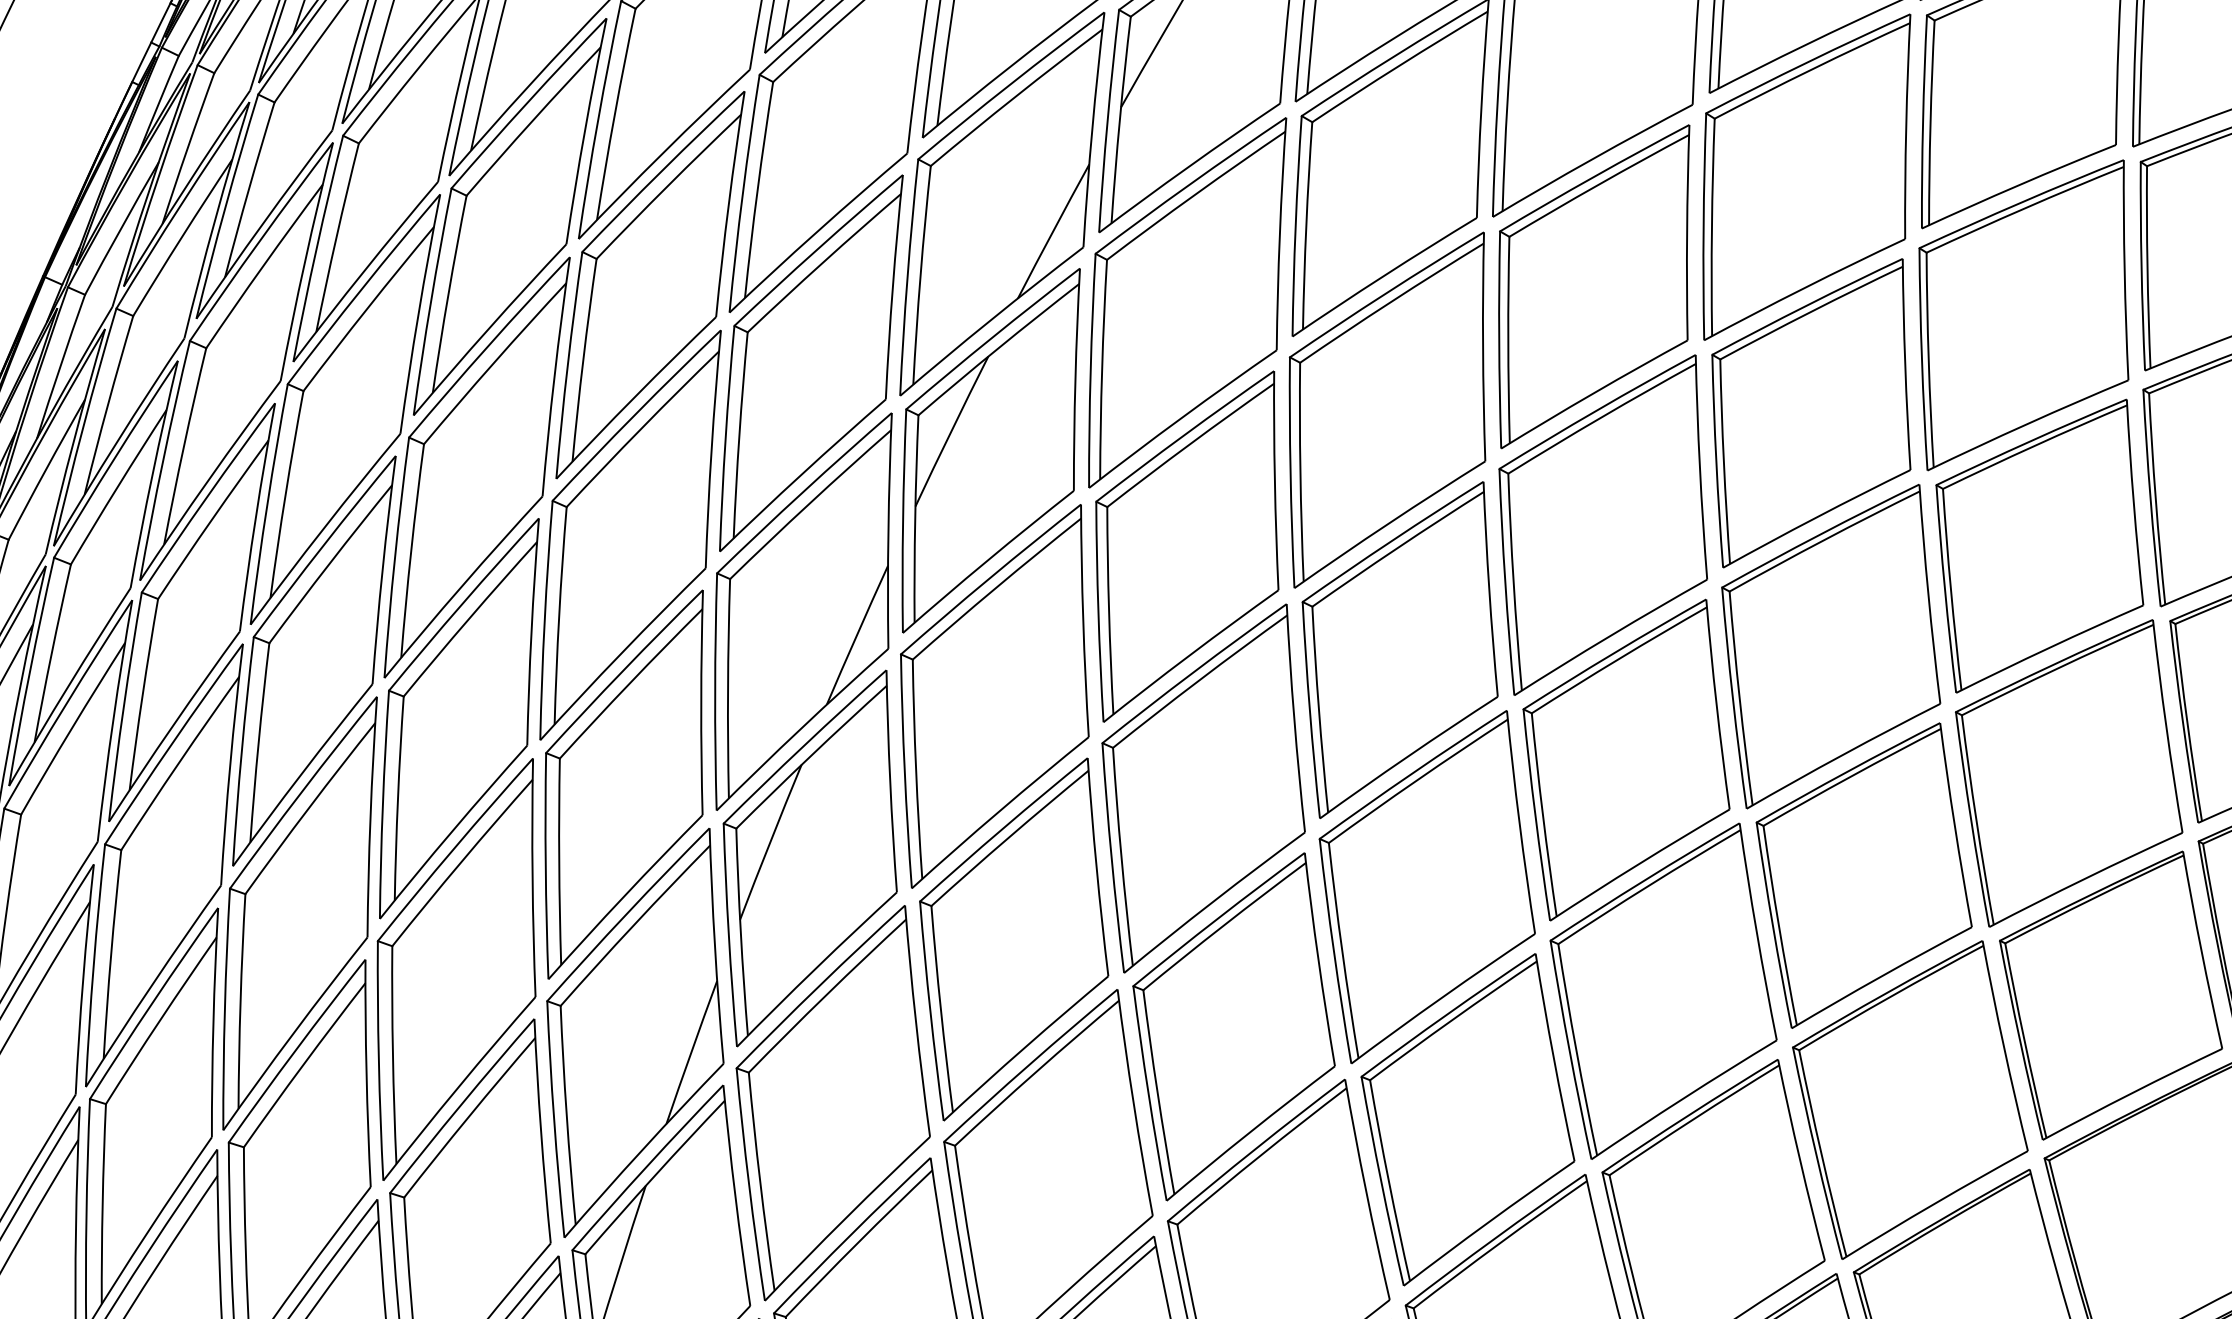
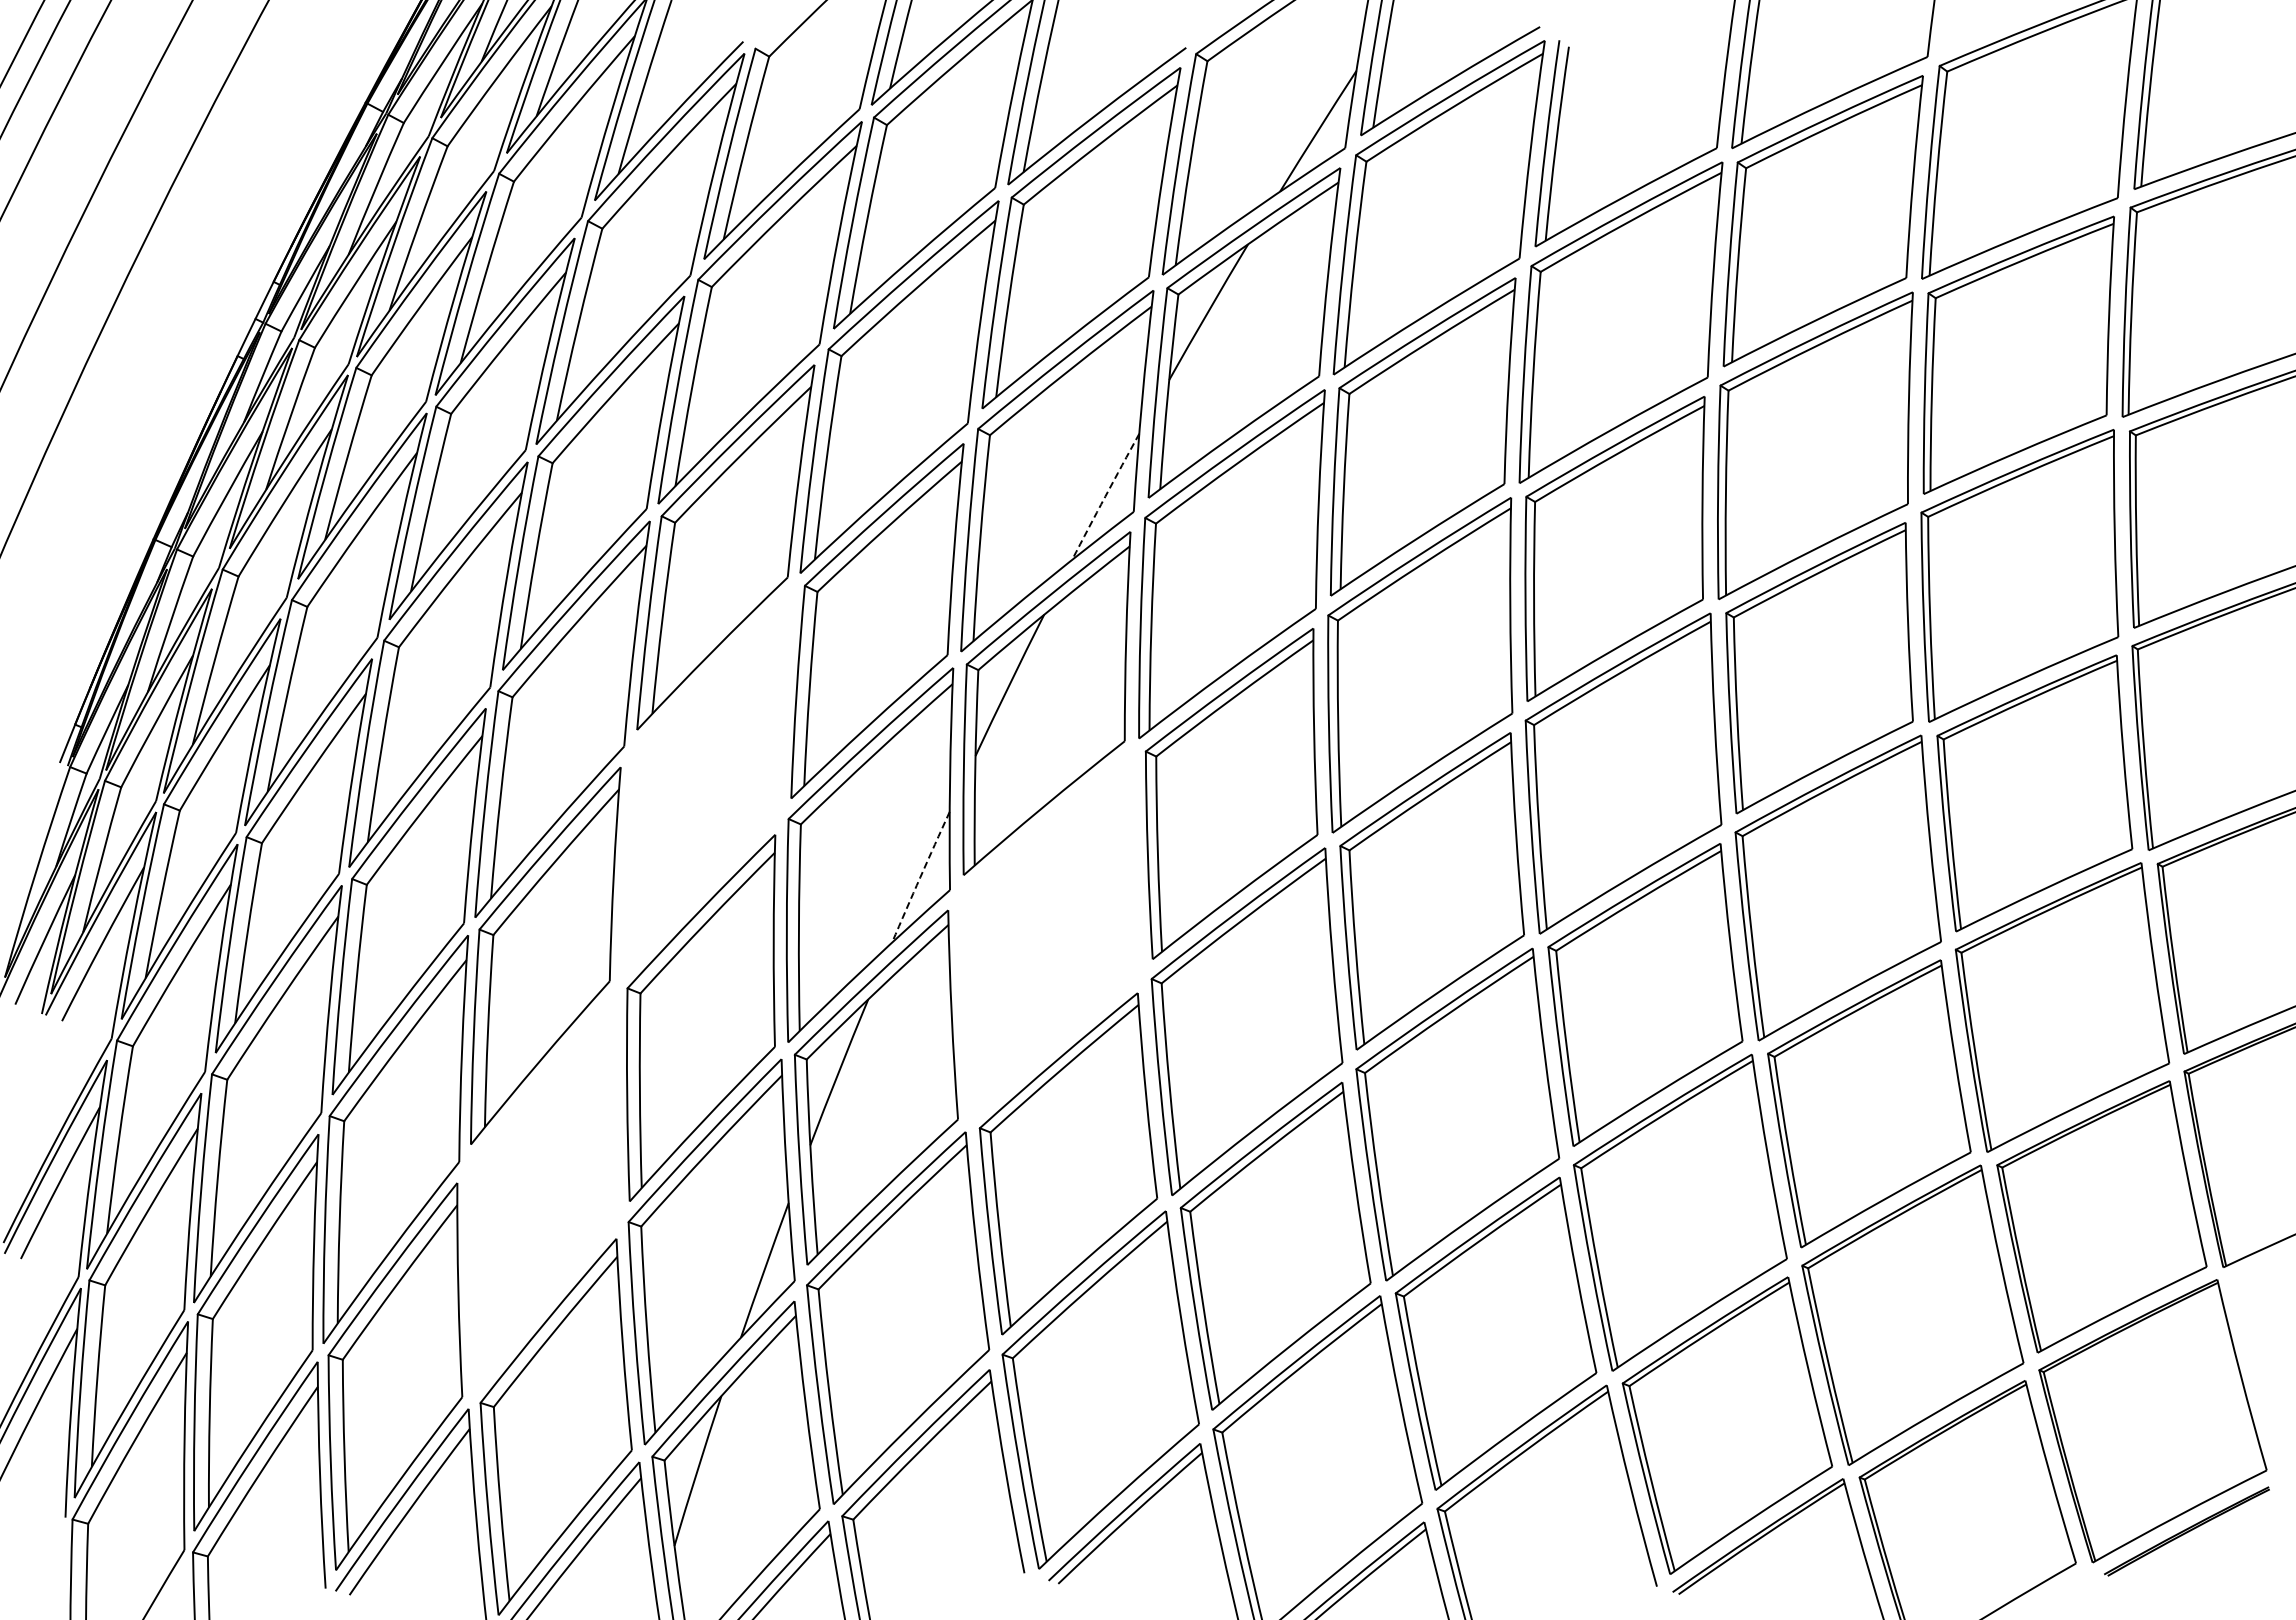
arc: (1053, 231) -> (1105, 496), solid -> dashed
part: (630, 534) -> (707, 782), removed
arc: (857, 635) -> (920, 877), solid -> dashed
part: (993, 695) -> (1049, 934), removed
part: (456, 969) -> (543, 1192), removed

